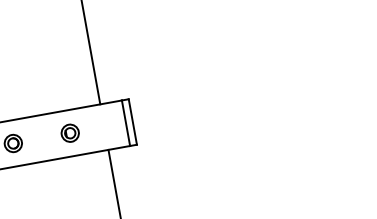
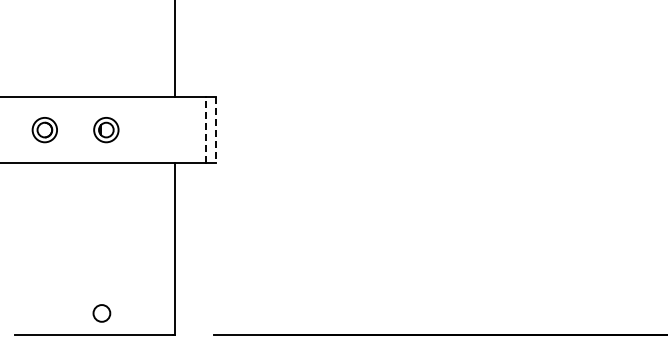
line: (132, 122) -> (215, 130), solid -> dashed
line: (126, 123) -> (206, 130), solid -> dashed
part: (70, 133) -> (106, 130), moved

